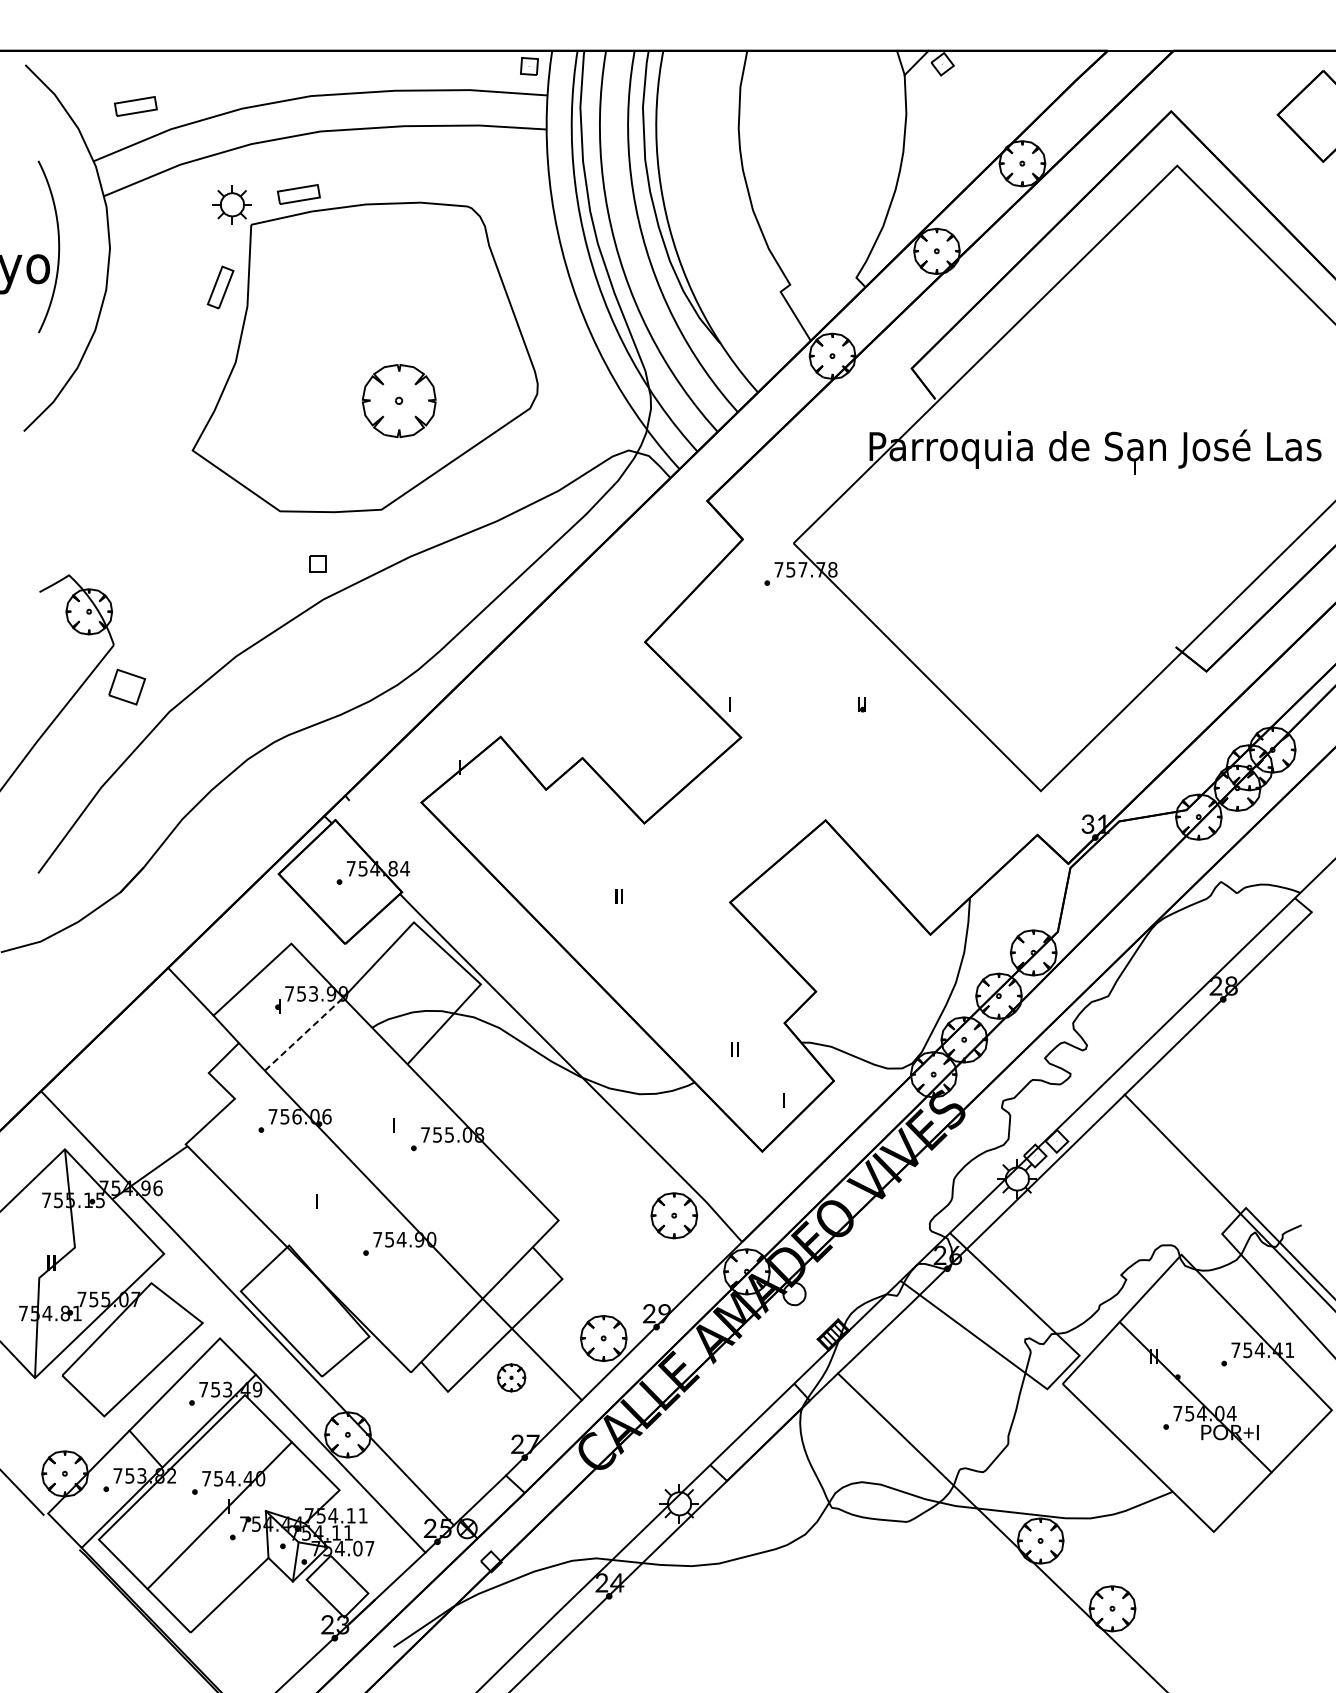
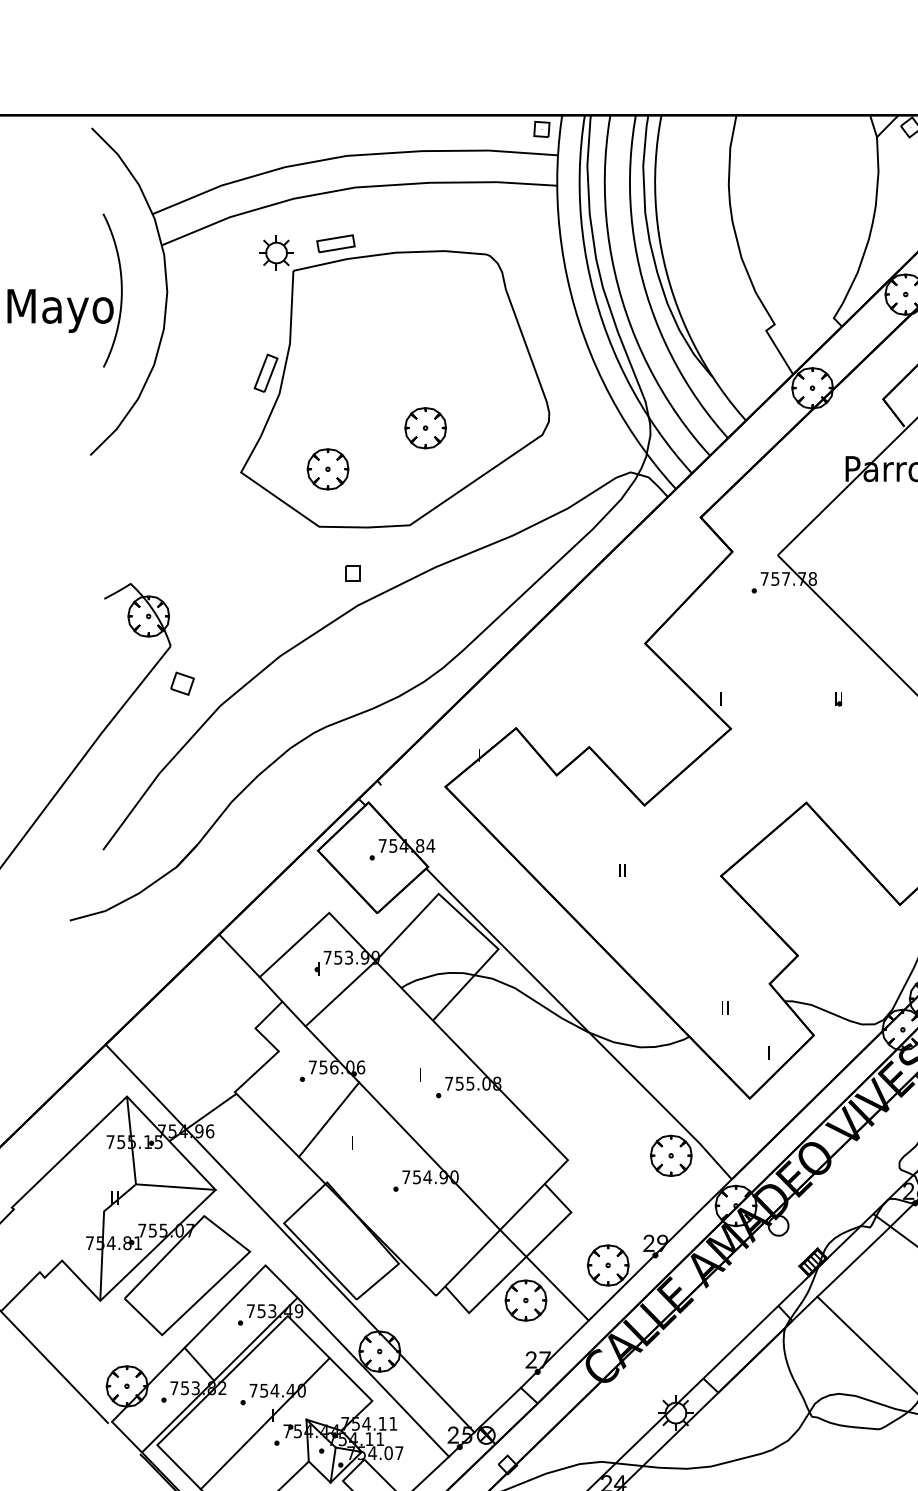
part: (135, 106) -> (190, 165), removed
part: (220, 287) -> (265, 373), moved
part: (399, 400) -> (425, 427), size x0.62
part: (289, 446) -> (327, 468), added
part: (126, 686) -> (181, 683), size x0.71
line: (304, 1034) -> (340, 993), dashed -> solid
line: (290, 1175) -> (328, 1119), added
line: (119, 1250) -> (175, 1186), added
part: (511, 1377) -> (525, 1300), size x1.67

